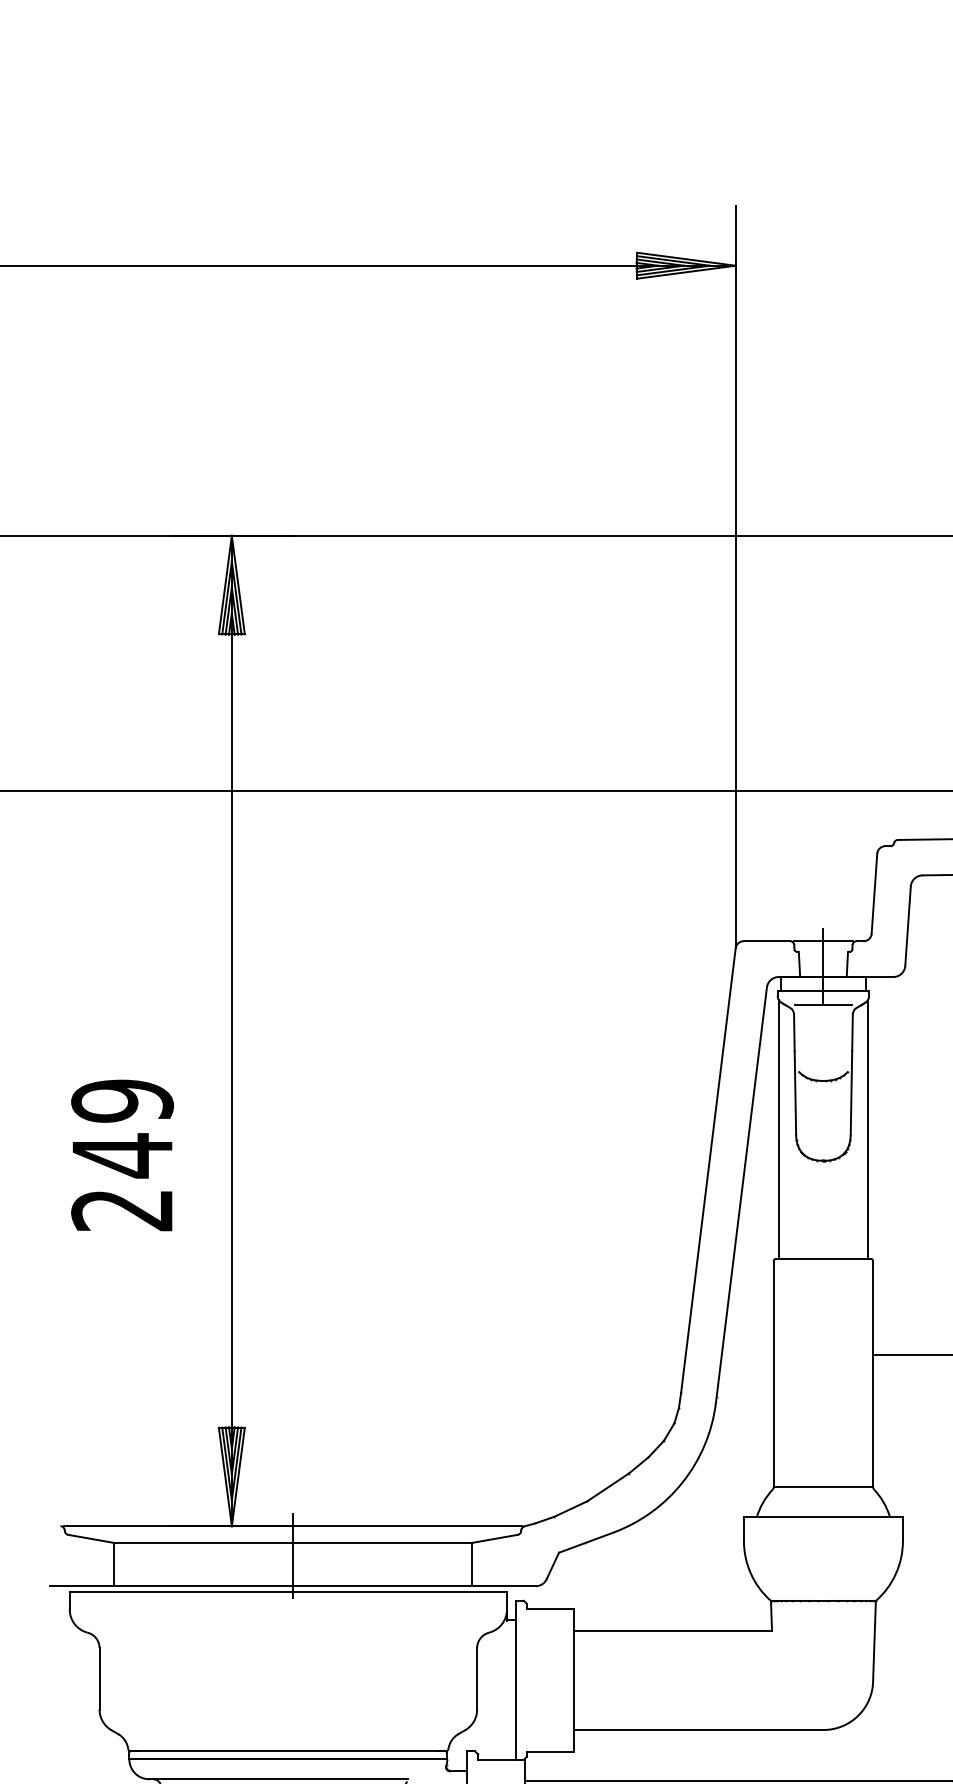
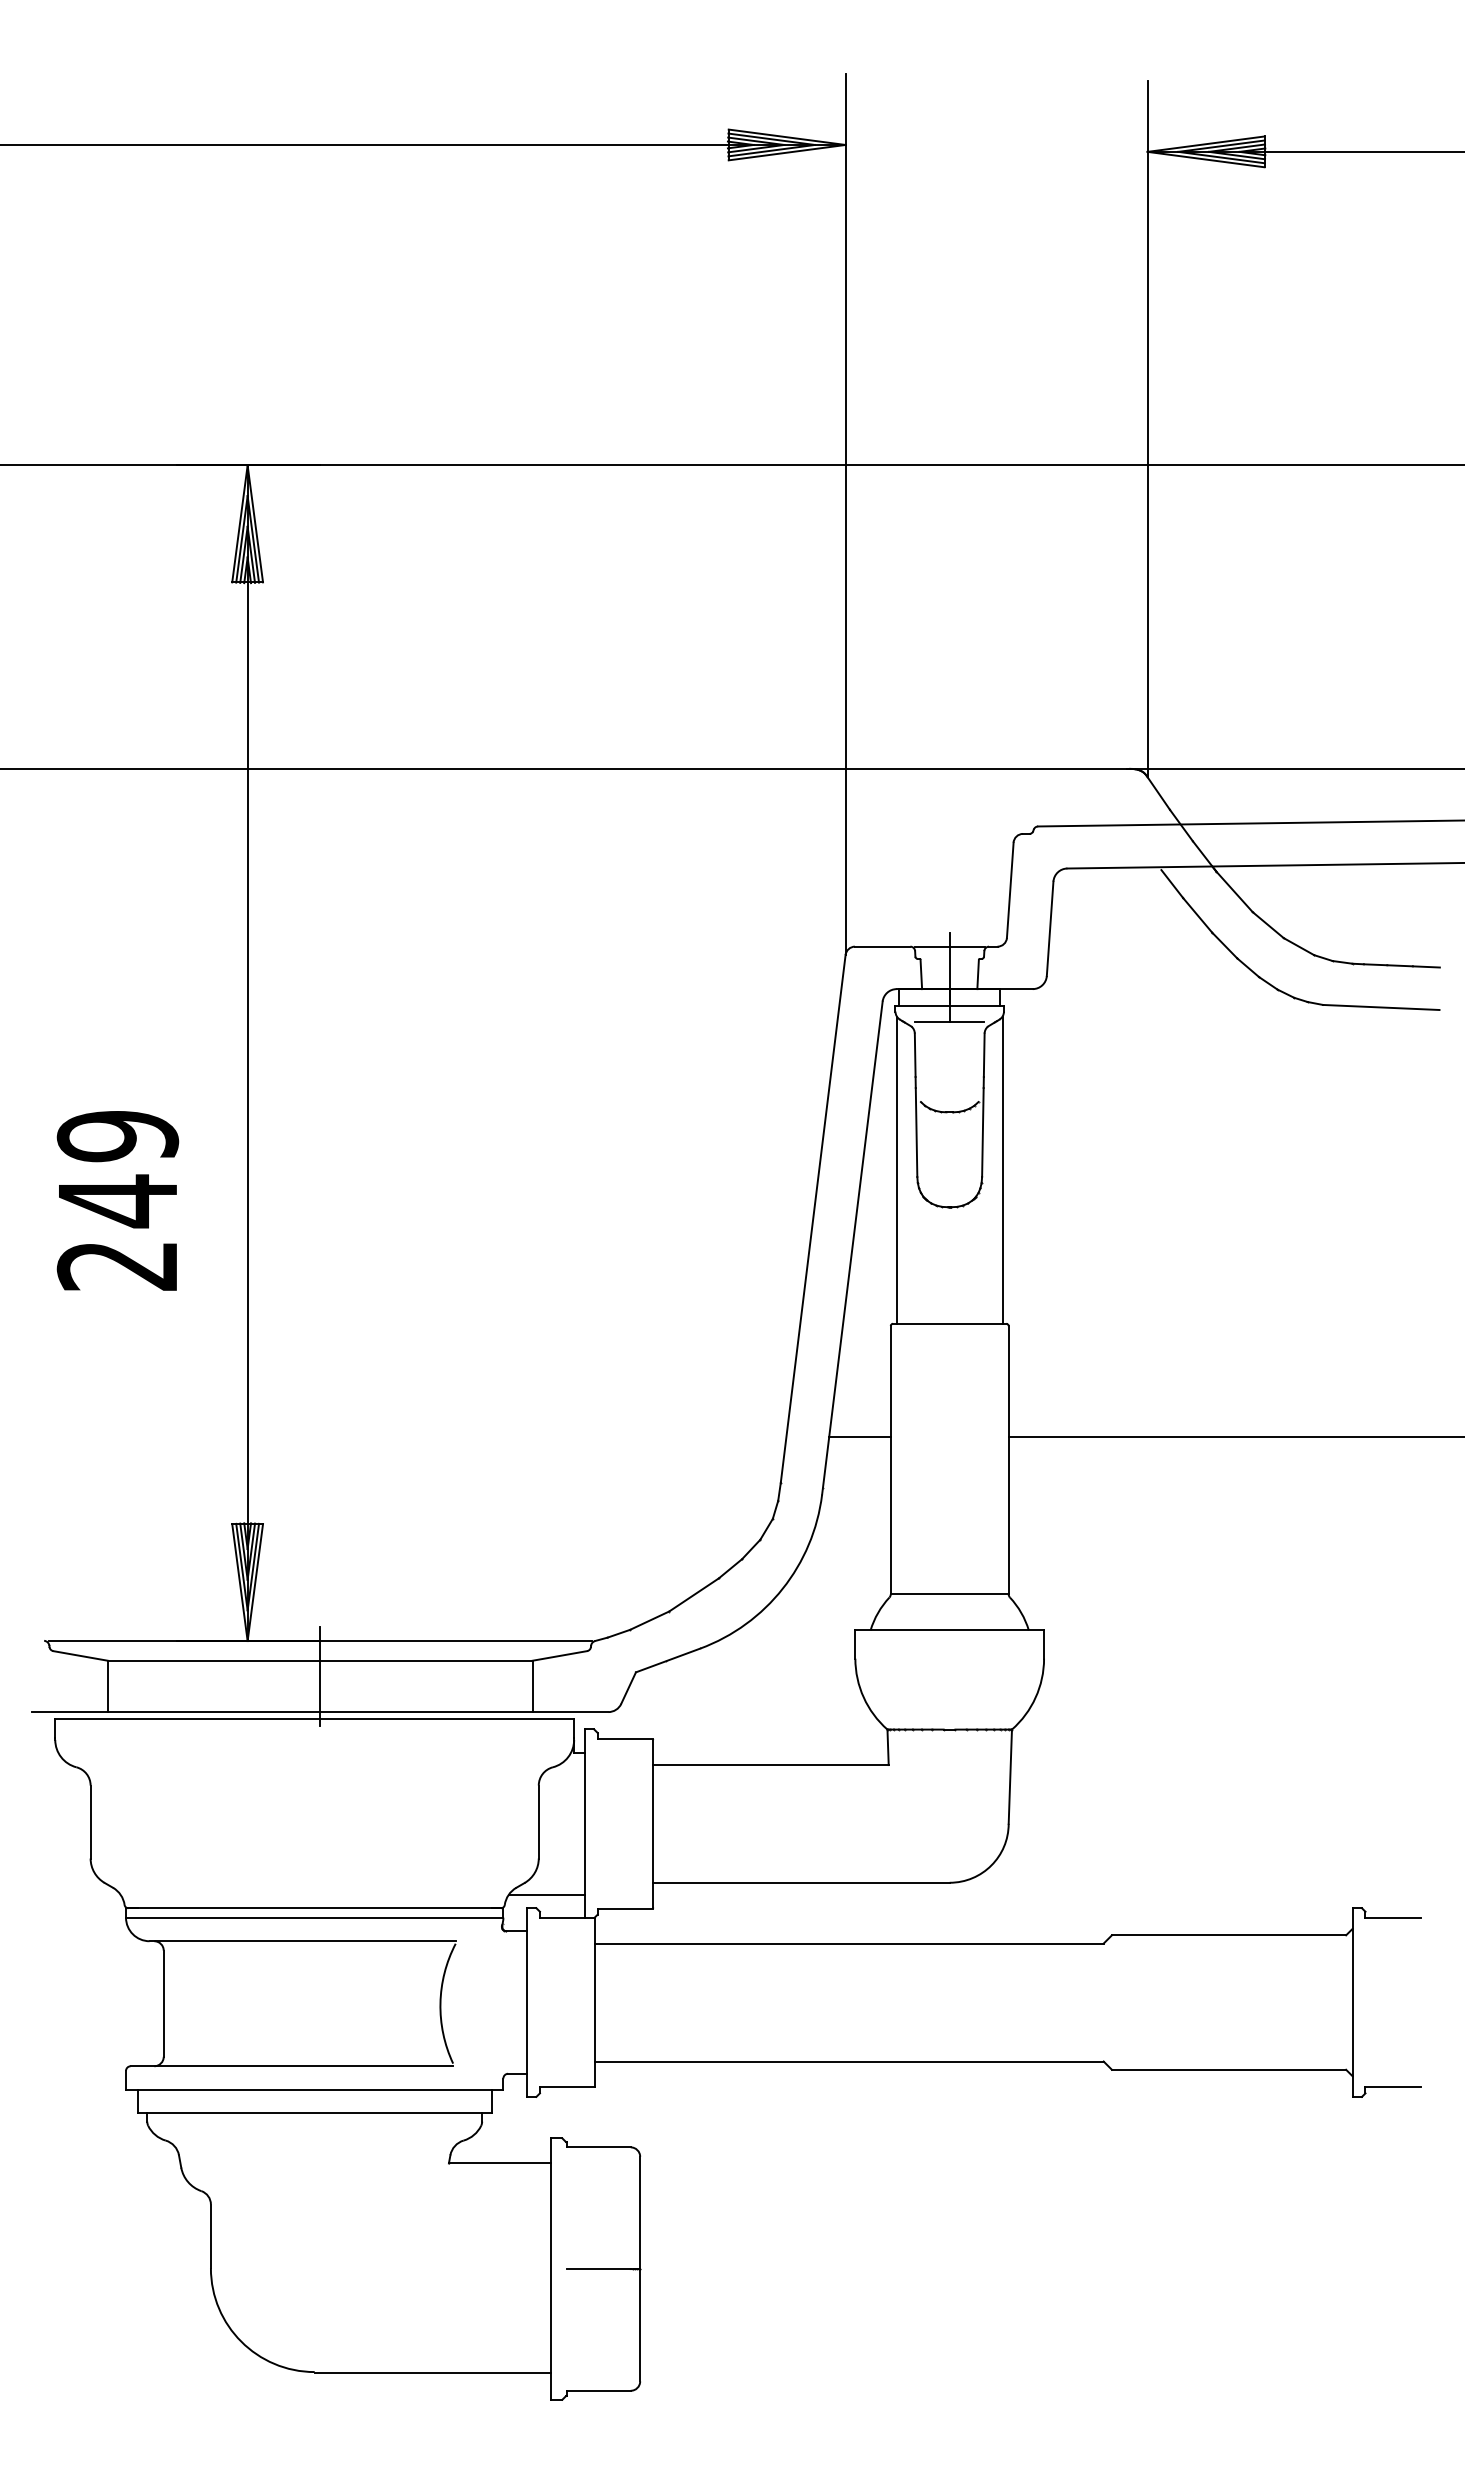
line: (747, 1354) -> (859, 1437), added
line: (483, 1740) -> (546, 1895), added

